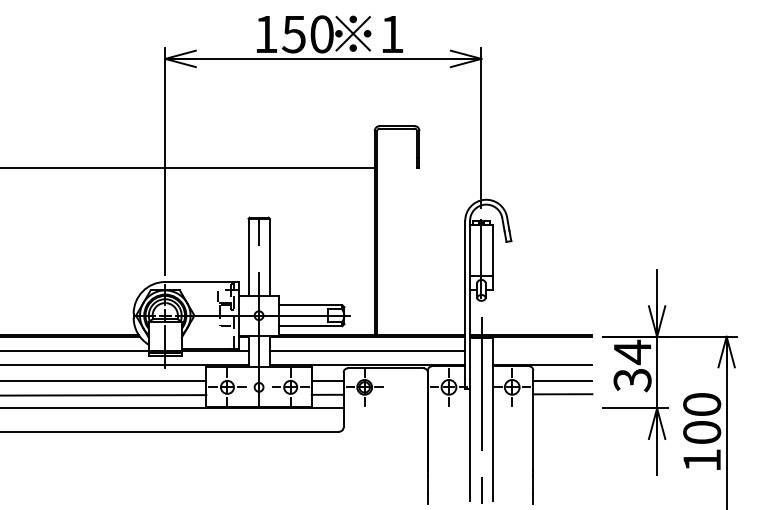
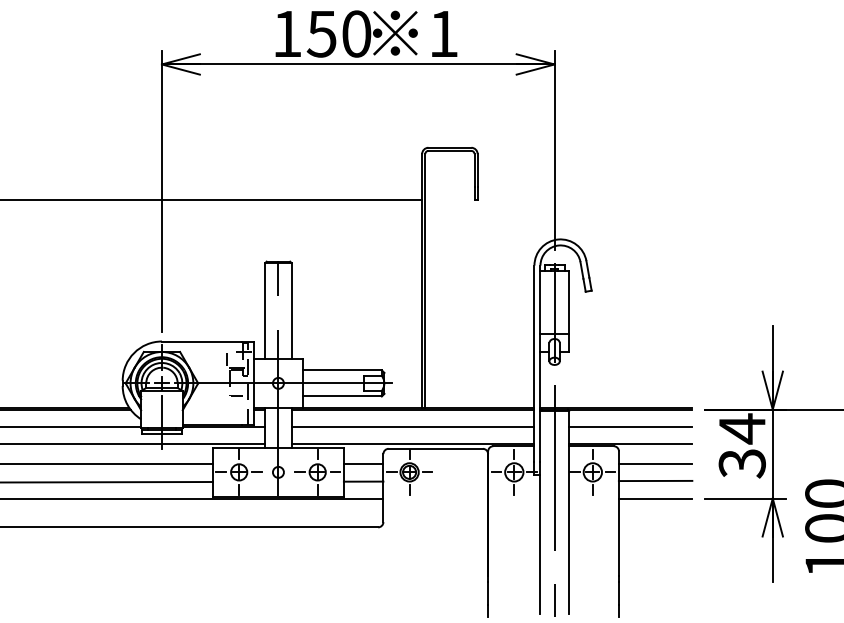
line: (542, 351) -> (630, 427), added
line: (562, 408) -> (655, 498), added

